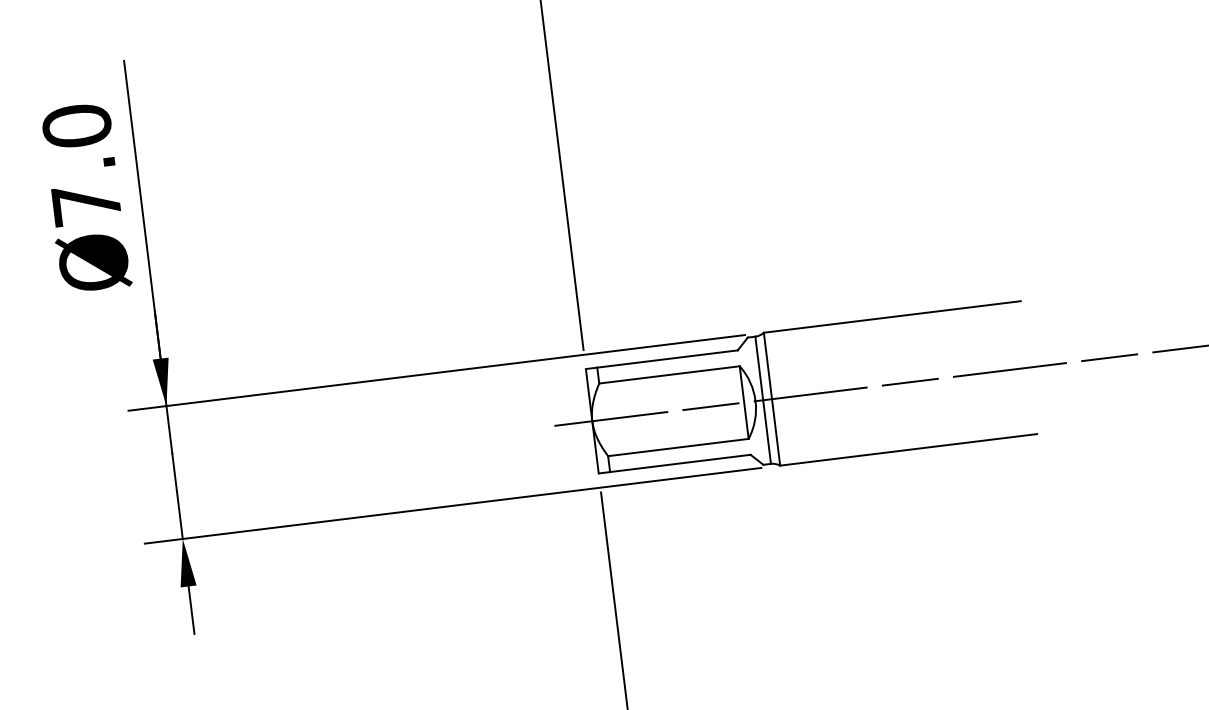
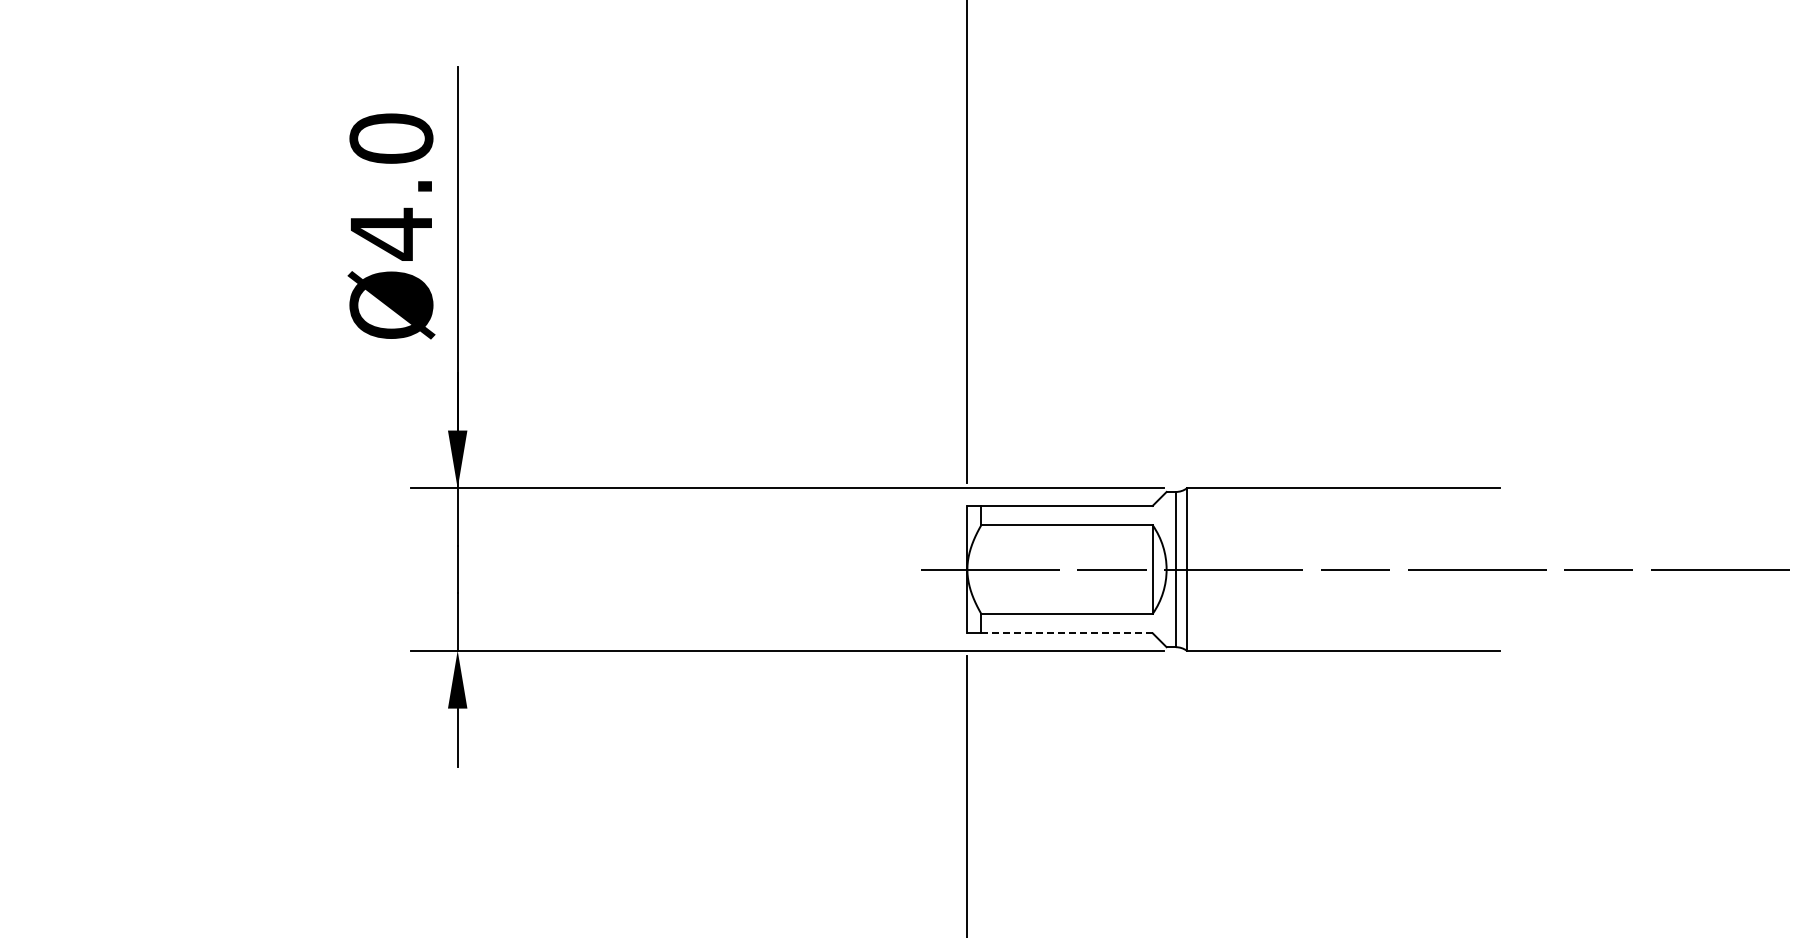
text: (85, 203) -> (390, 233), Ø7.0 -> Ø4.0
line: (680, 463) -> (1067, 633), solid -> dashed

